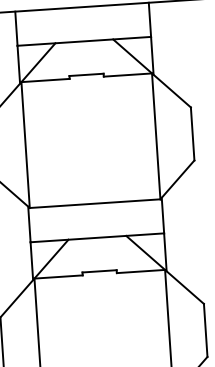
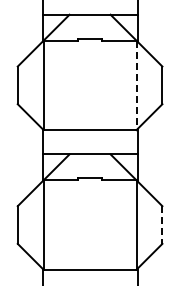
line: (156, 136) -> (136, 85), solid -> dashed
line: (205, 331) -> (162, 225), solid -> dashed

